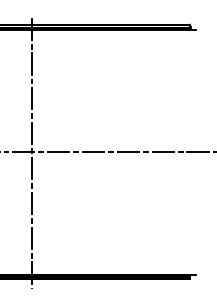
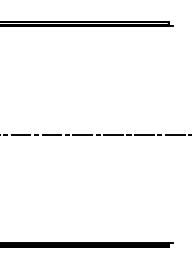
line: (31, 152) -> (27, 135), removed

